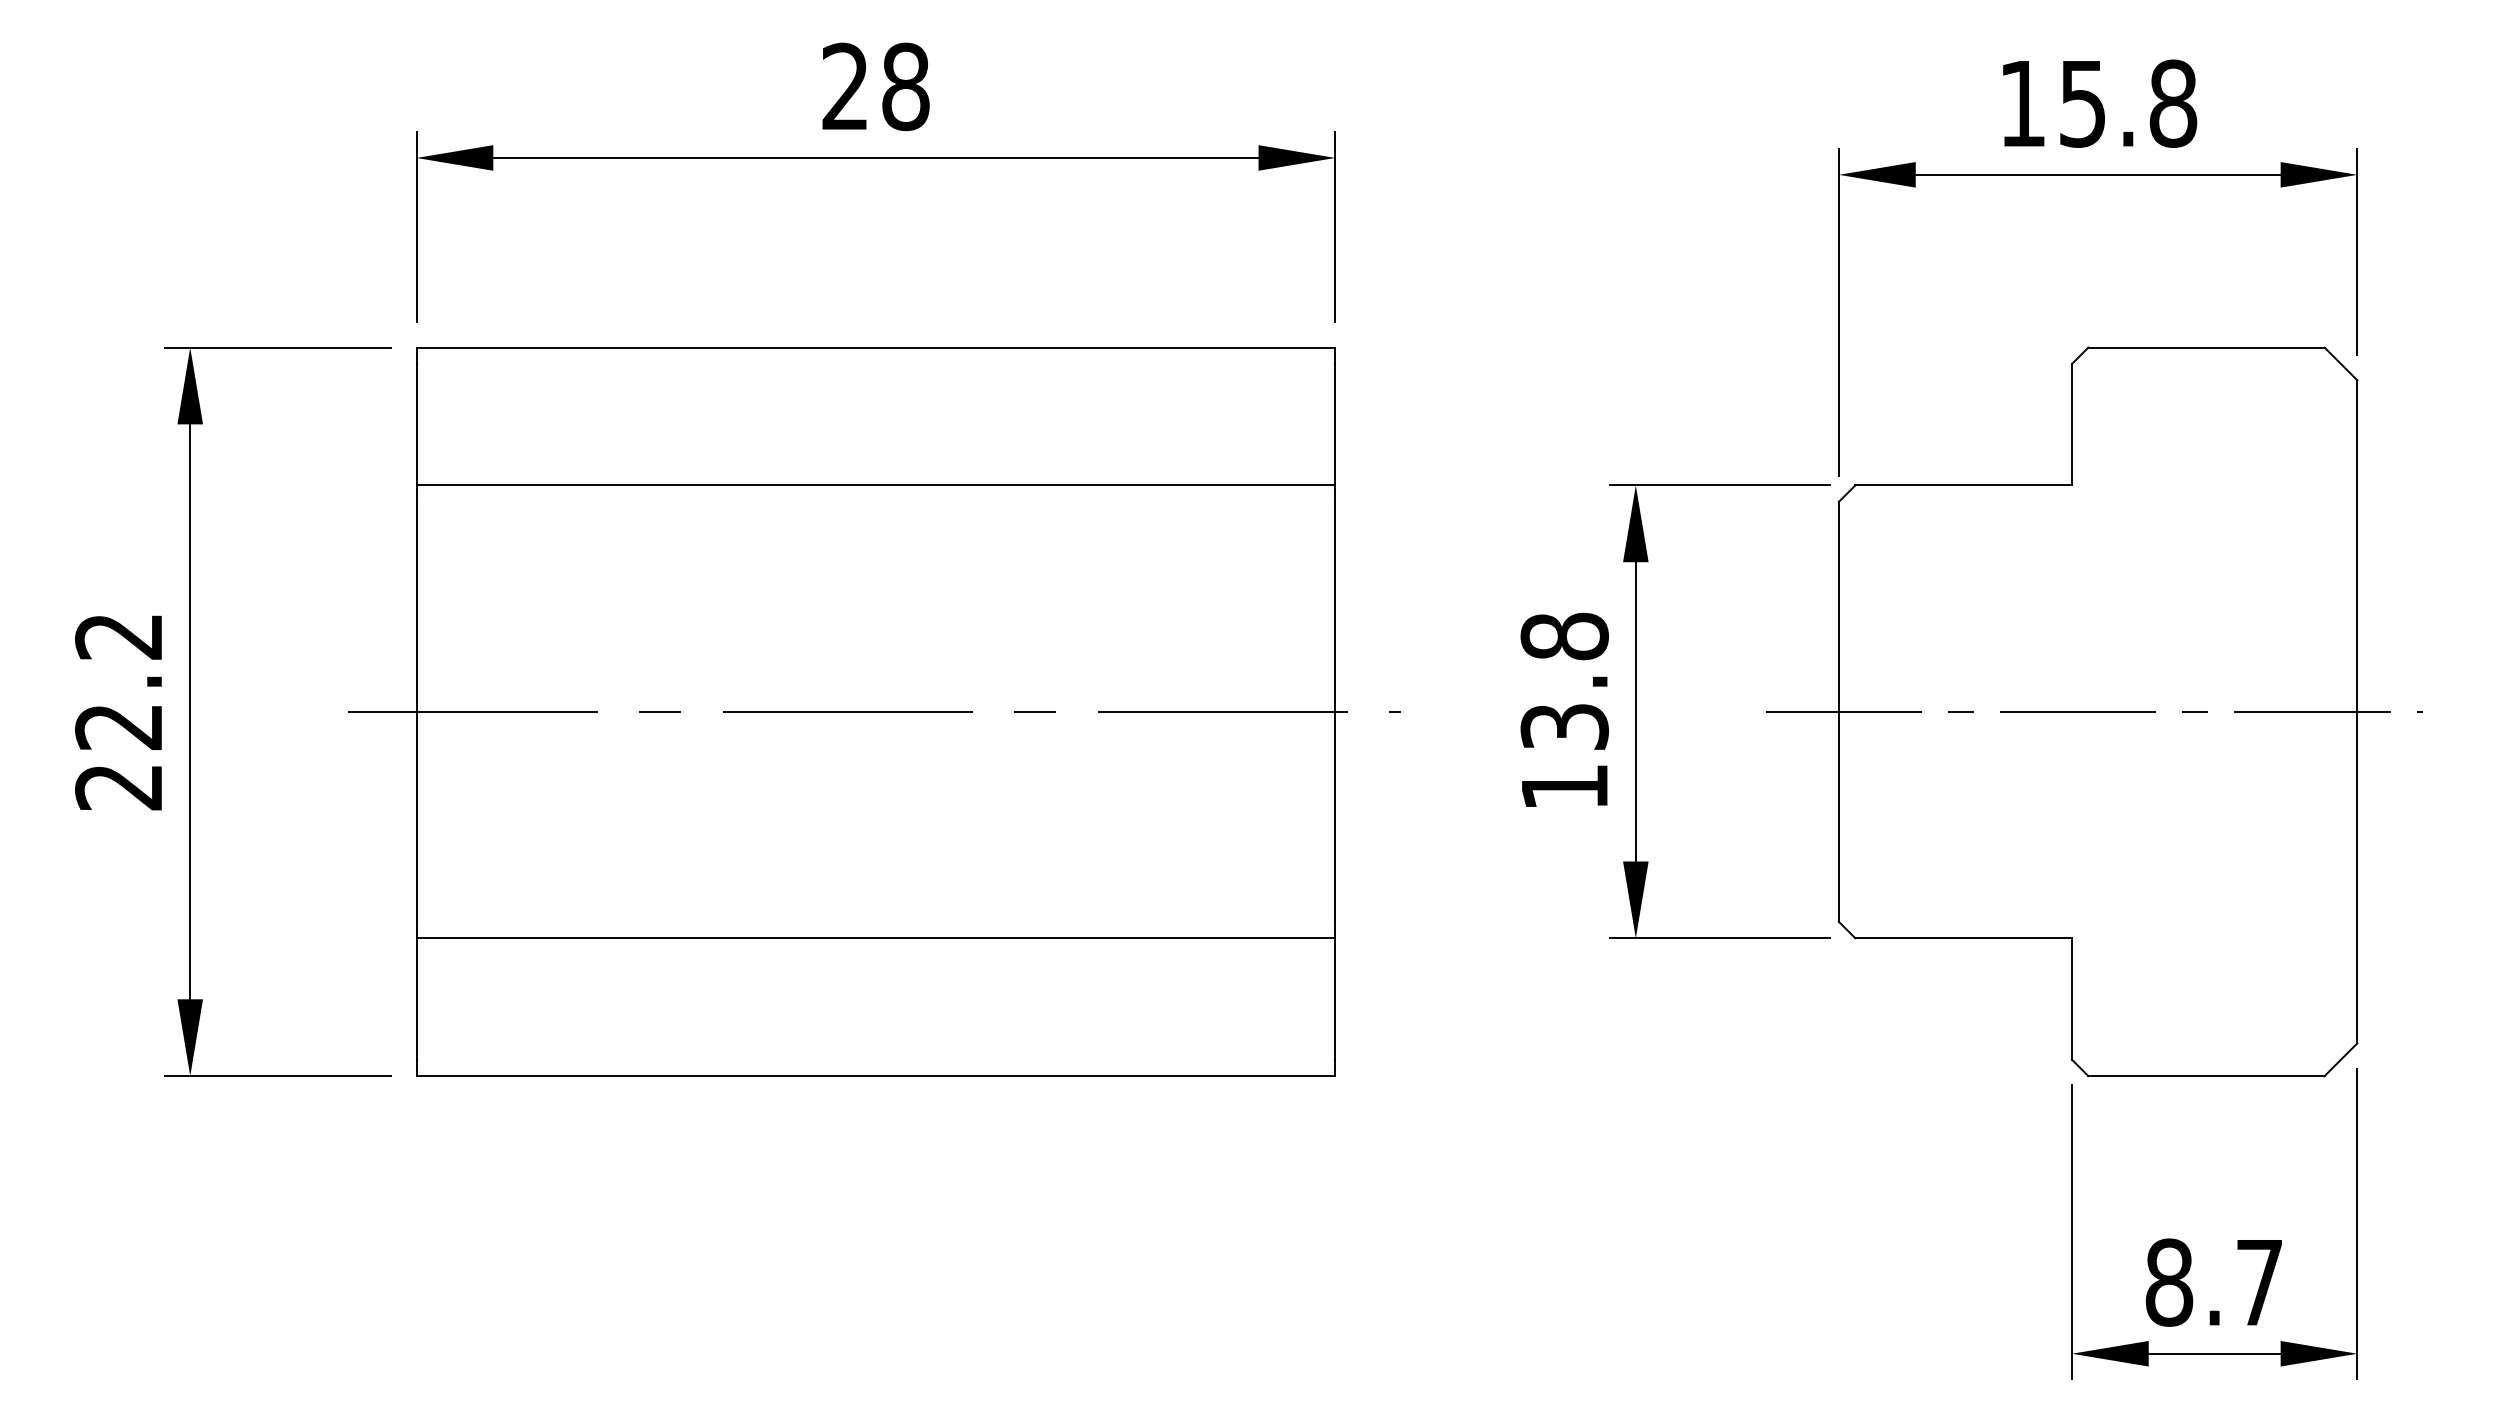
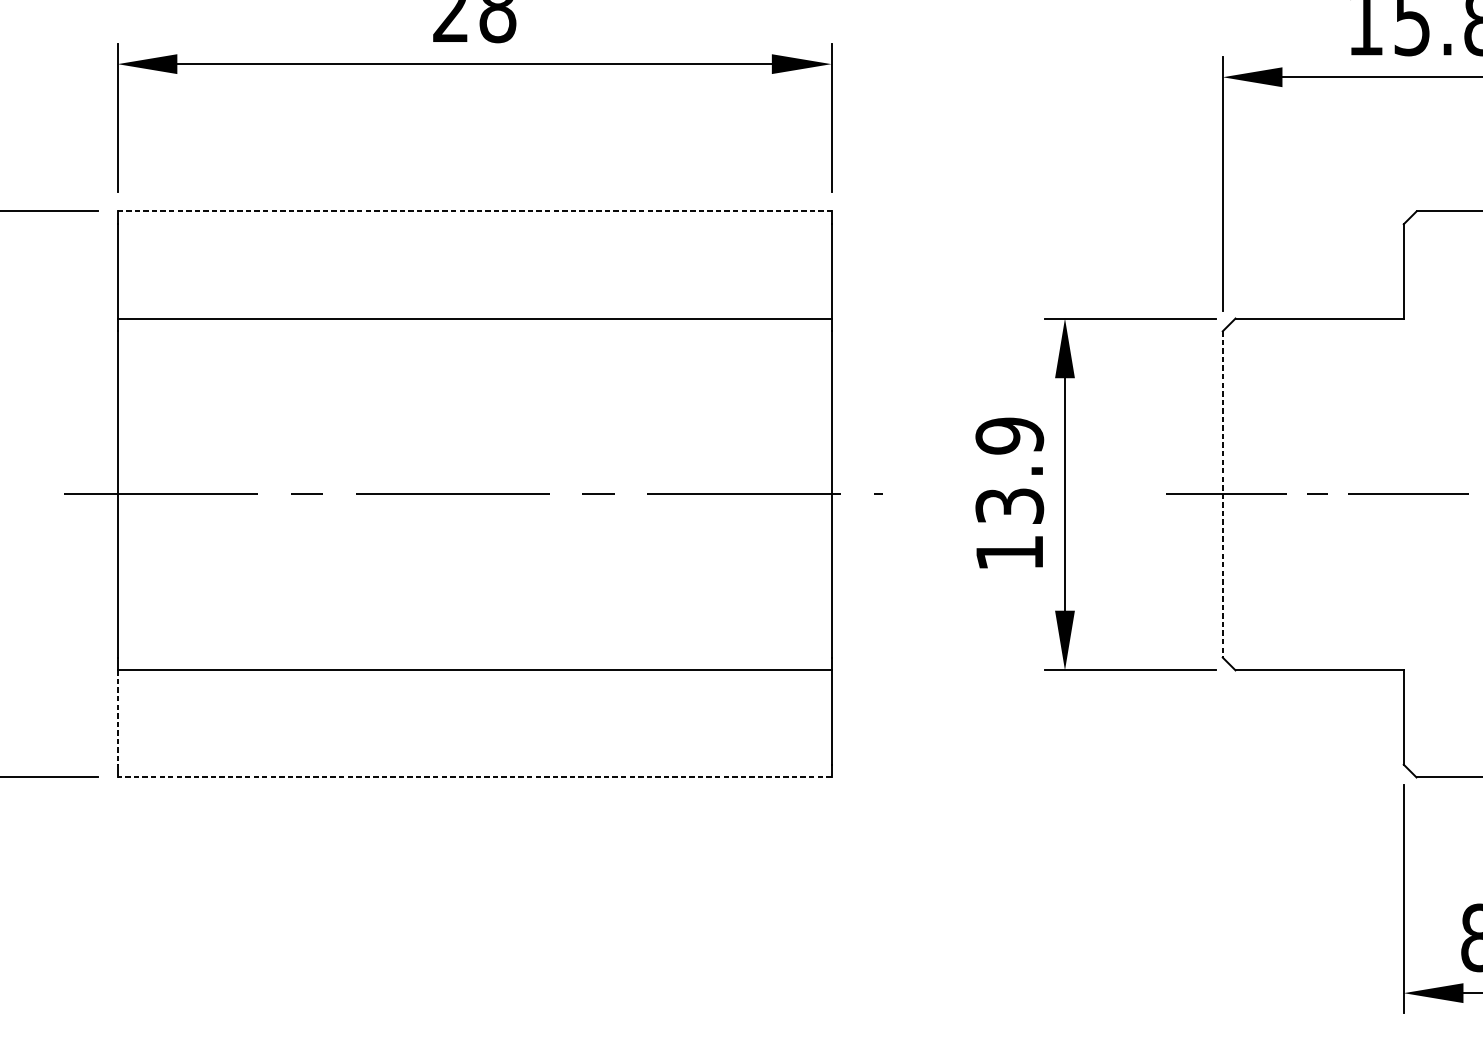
line: (876, 347) -> (475, 211), solid -> dashed
text: (1564, 636) -> (1009, 435), 13.8 -> 13.9
line: (1838, 712) -> (1222, 494), solid -> dashed
line: (416, 998) -> (117, 717), solid -> dashed
line: (875, 1076) -> (474, 777), solid -> dashed

